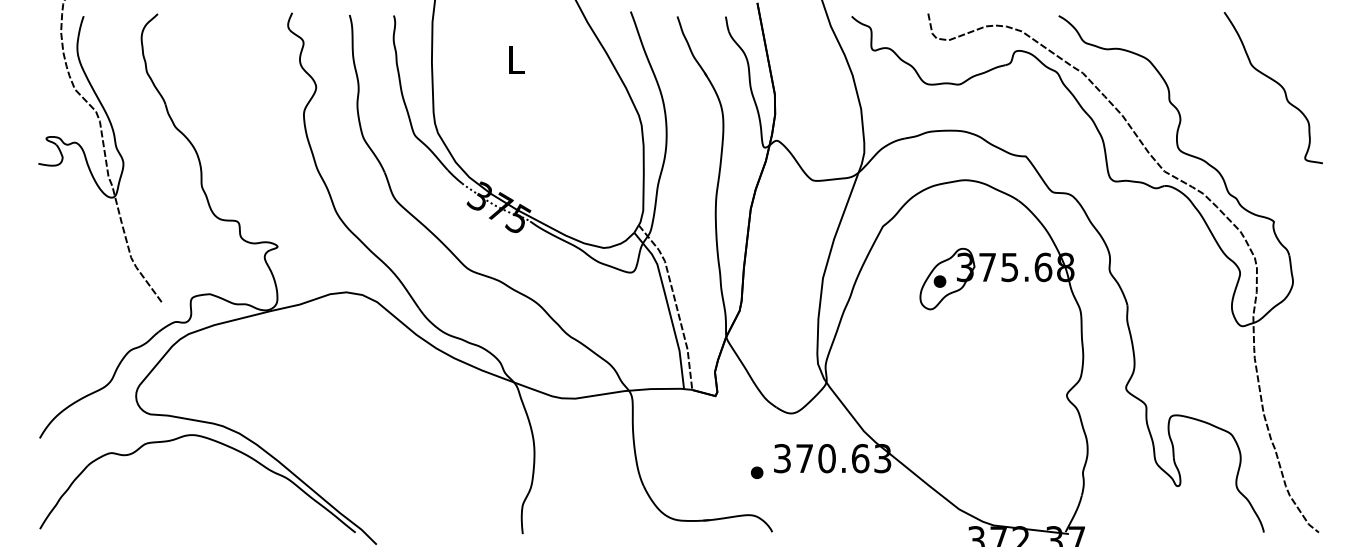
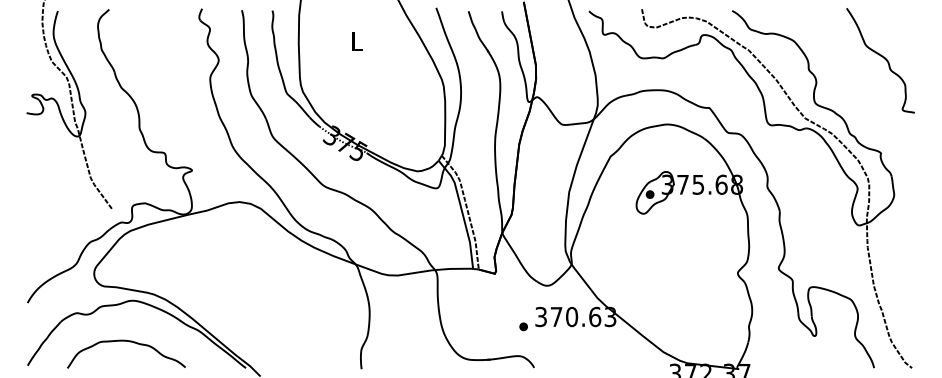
curve: (187, 495) -> (129, 342), added

